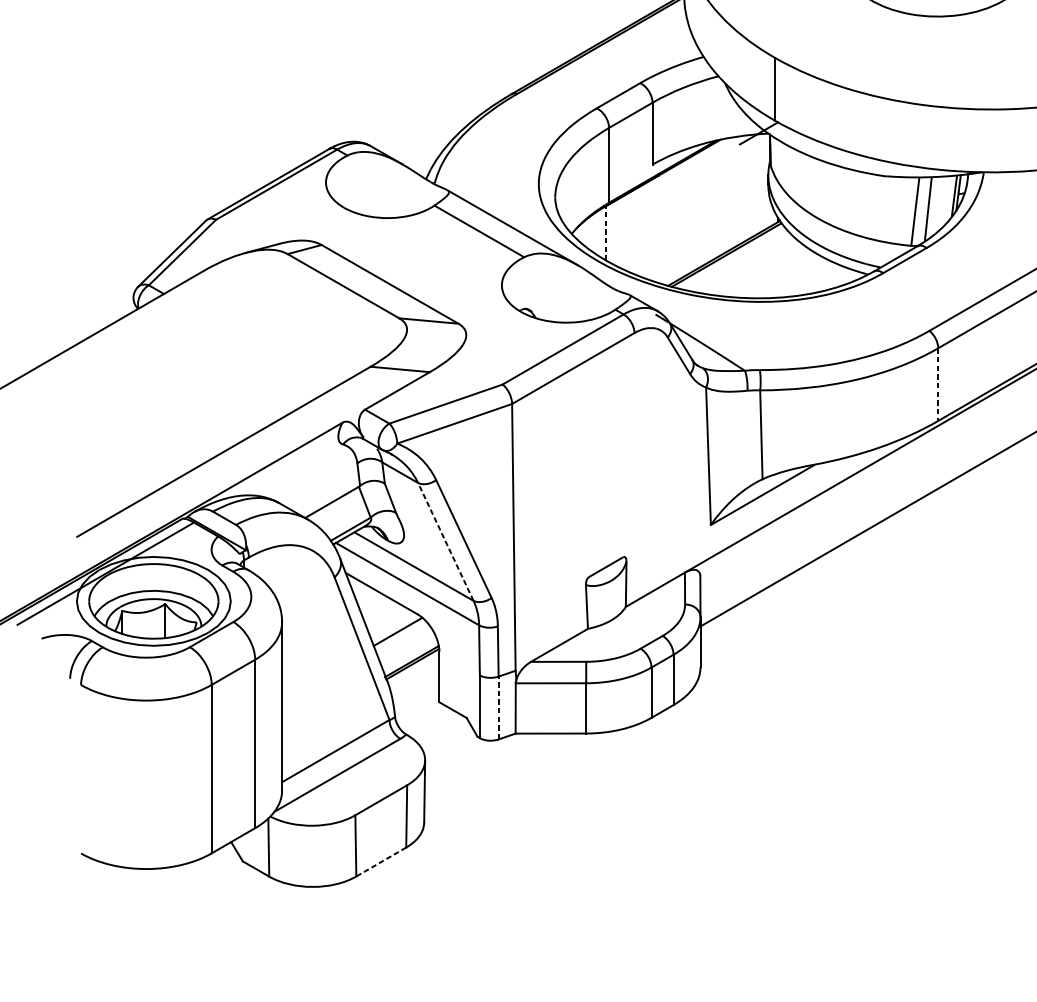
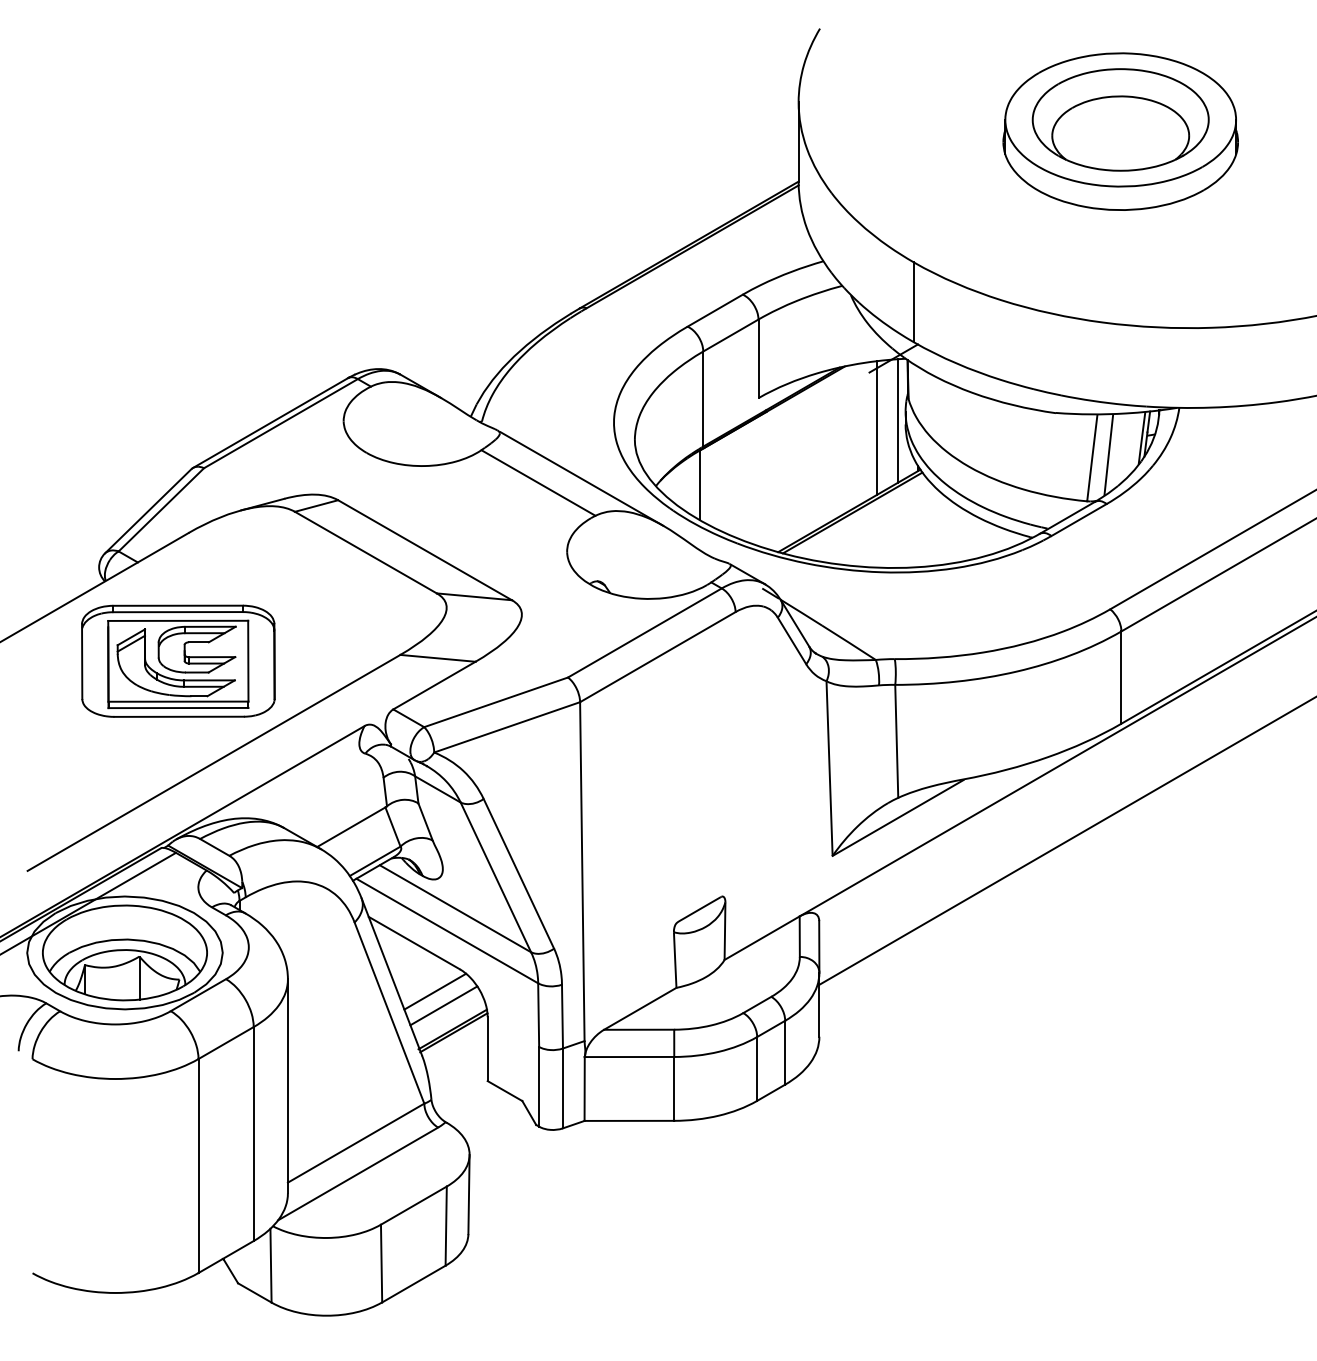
line: (761, 182) -> (897, 420), added
line: (746, 187) -> (877, 427), added
line: (606, 233) -> (699, 485), dashed -> solid
part: (195, 371) -> (178, 660), added
line: (938, 385) -> (1121, 678), dashed -> solid
line: (445, 541) -> (495, 877), dashed -> solid
line: (404, 642) -> (443, 1005), added
line: (498, 708) -> (562, 1088), dashed -> solid
line: (380, 862) -> (413, 1284), dashed -> solid

